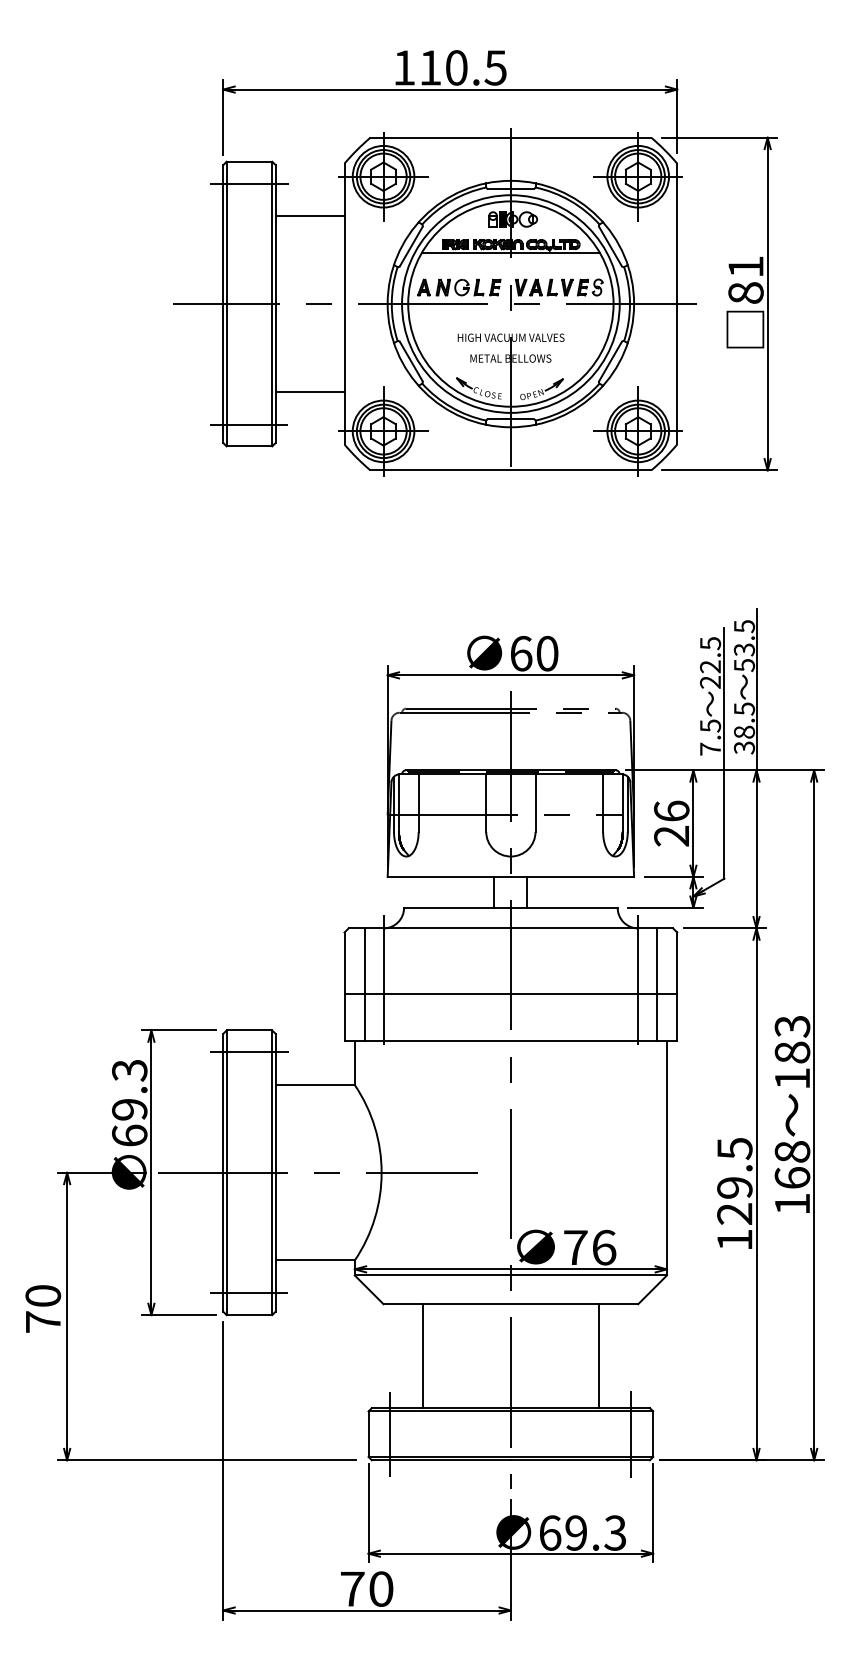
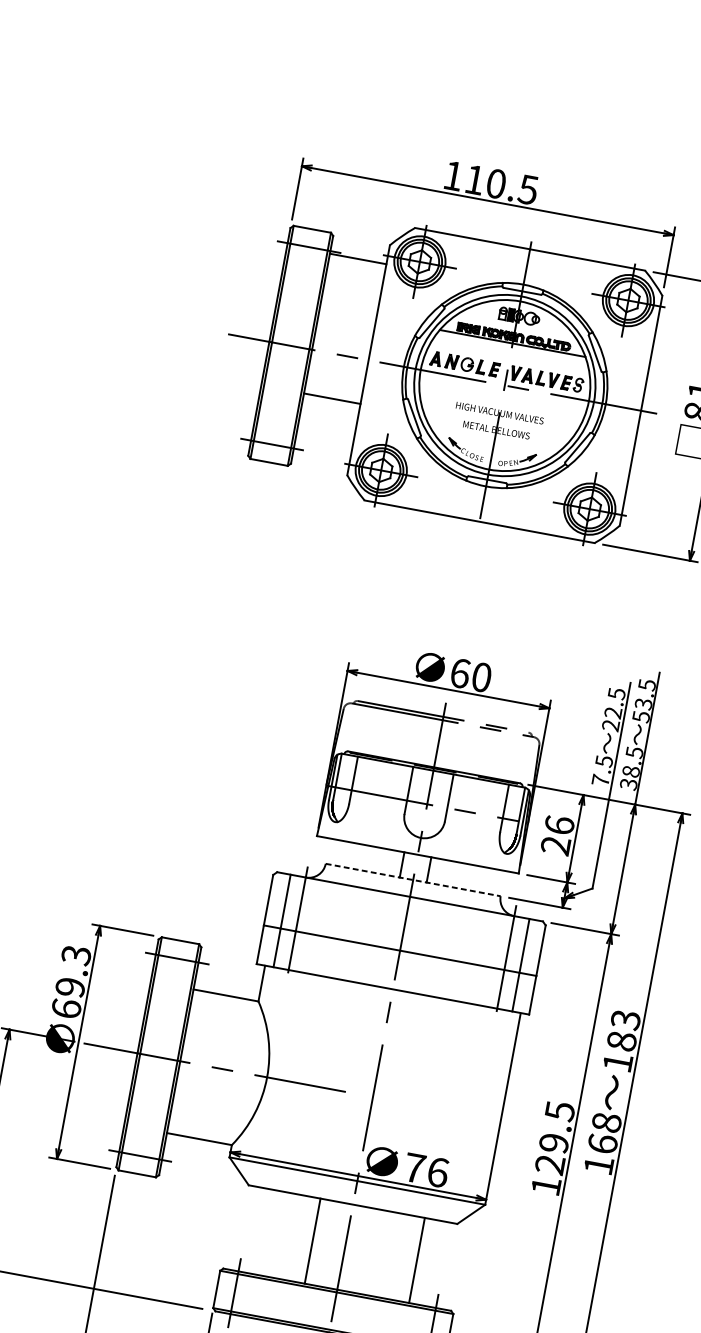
line: (309, 215) -> (357, 258), moved
line: (309, 392) -> (331, 398), moved
line: (510, 907) -> (412, 879), solid -> dashed
line: (423, 1356) -> (312, 1241), moved

